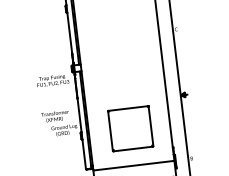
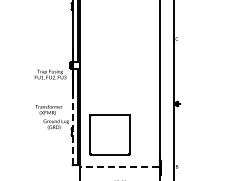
part: (130, 128) -> (109, 134), moved
line: (81, 133) -> (72, 129), solid -> dashed
line: (133, 166) -> (119, 167), solid -> dashed

